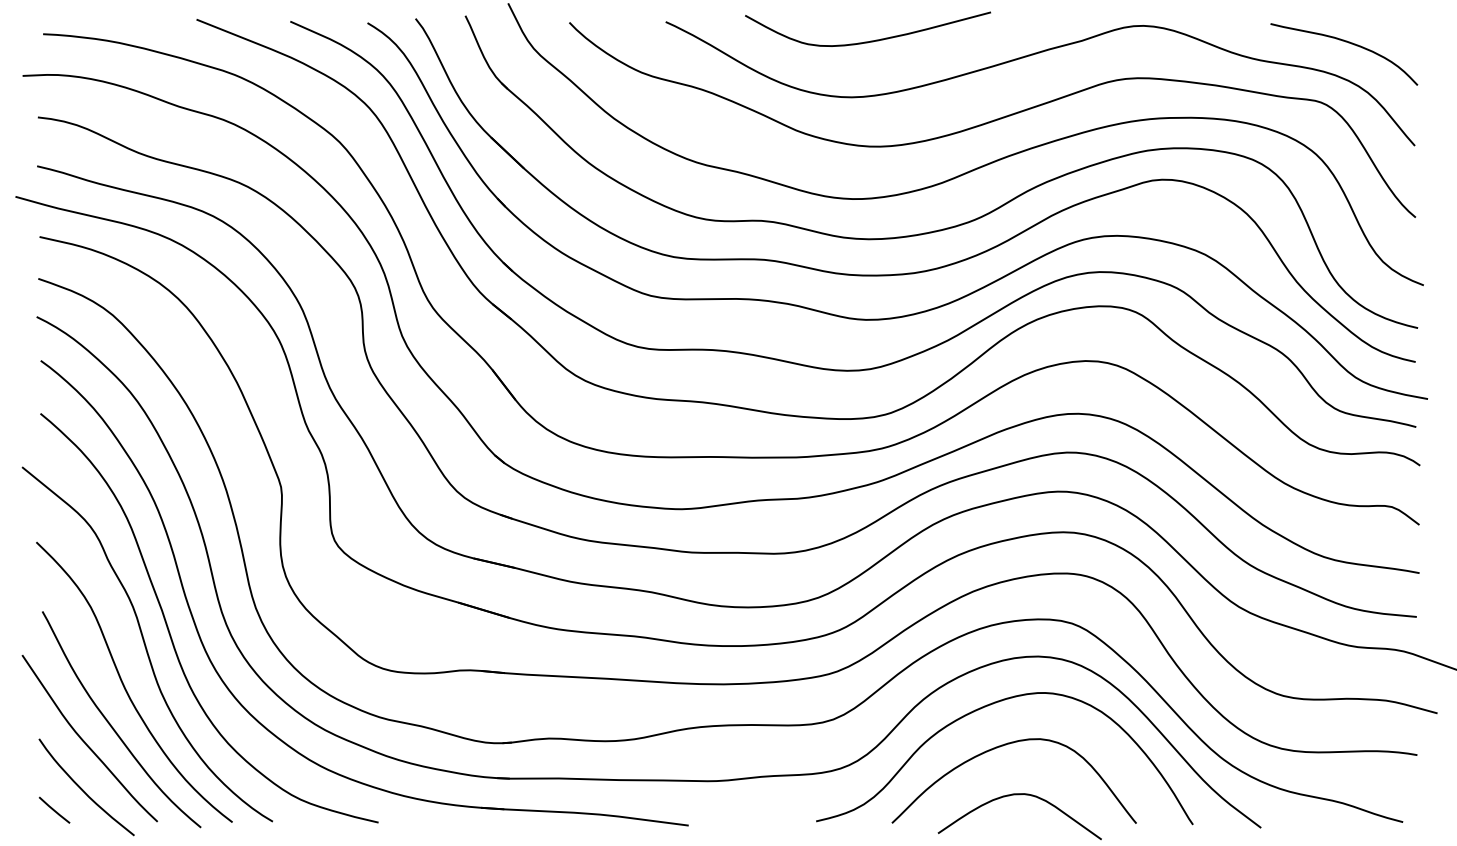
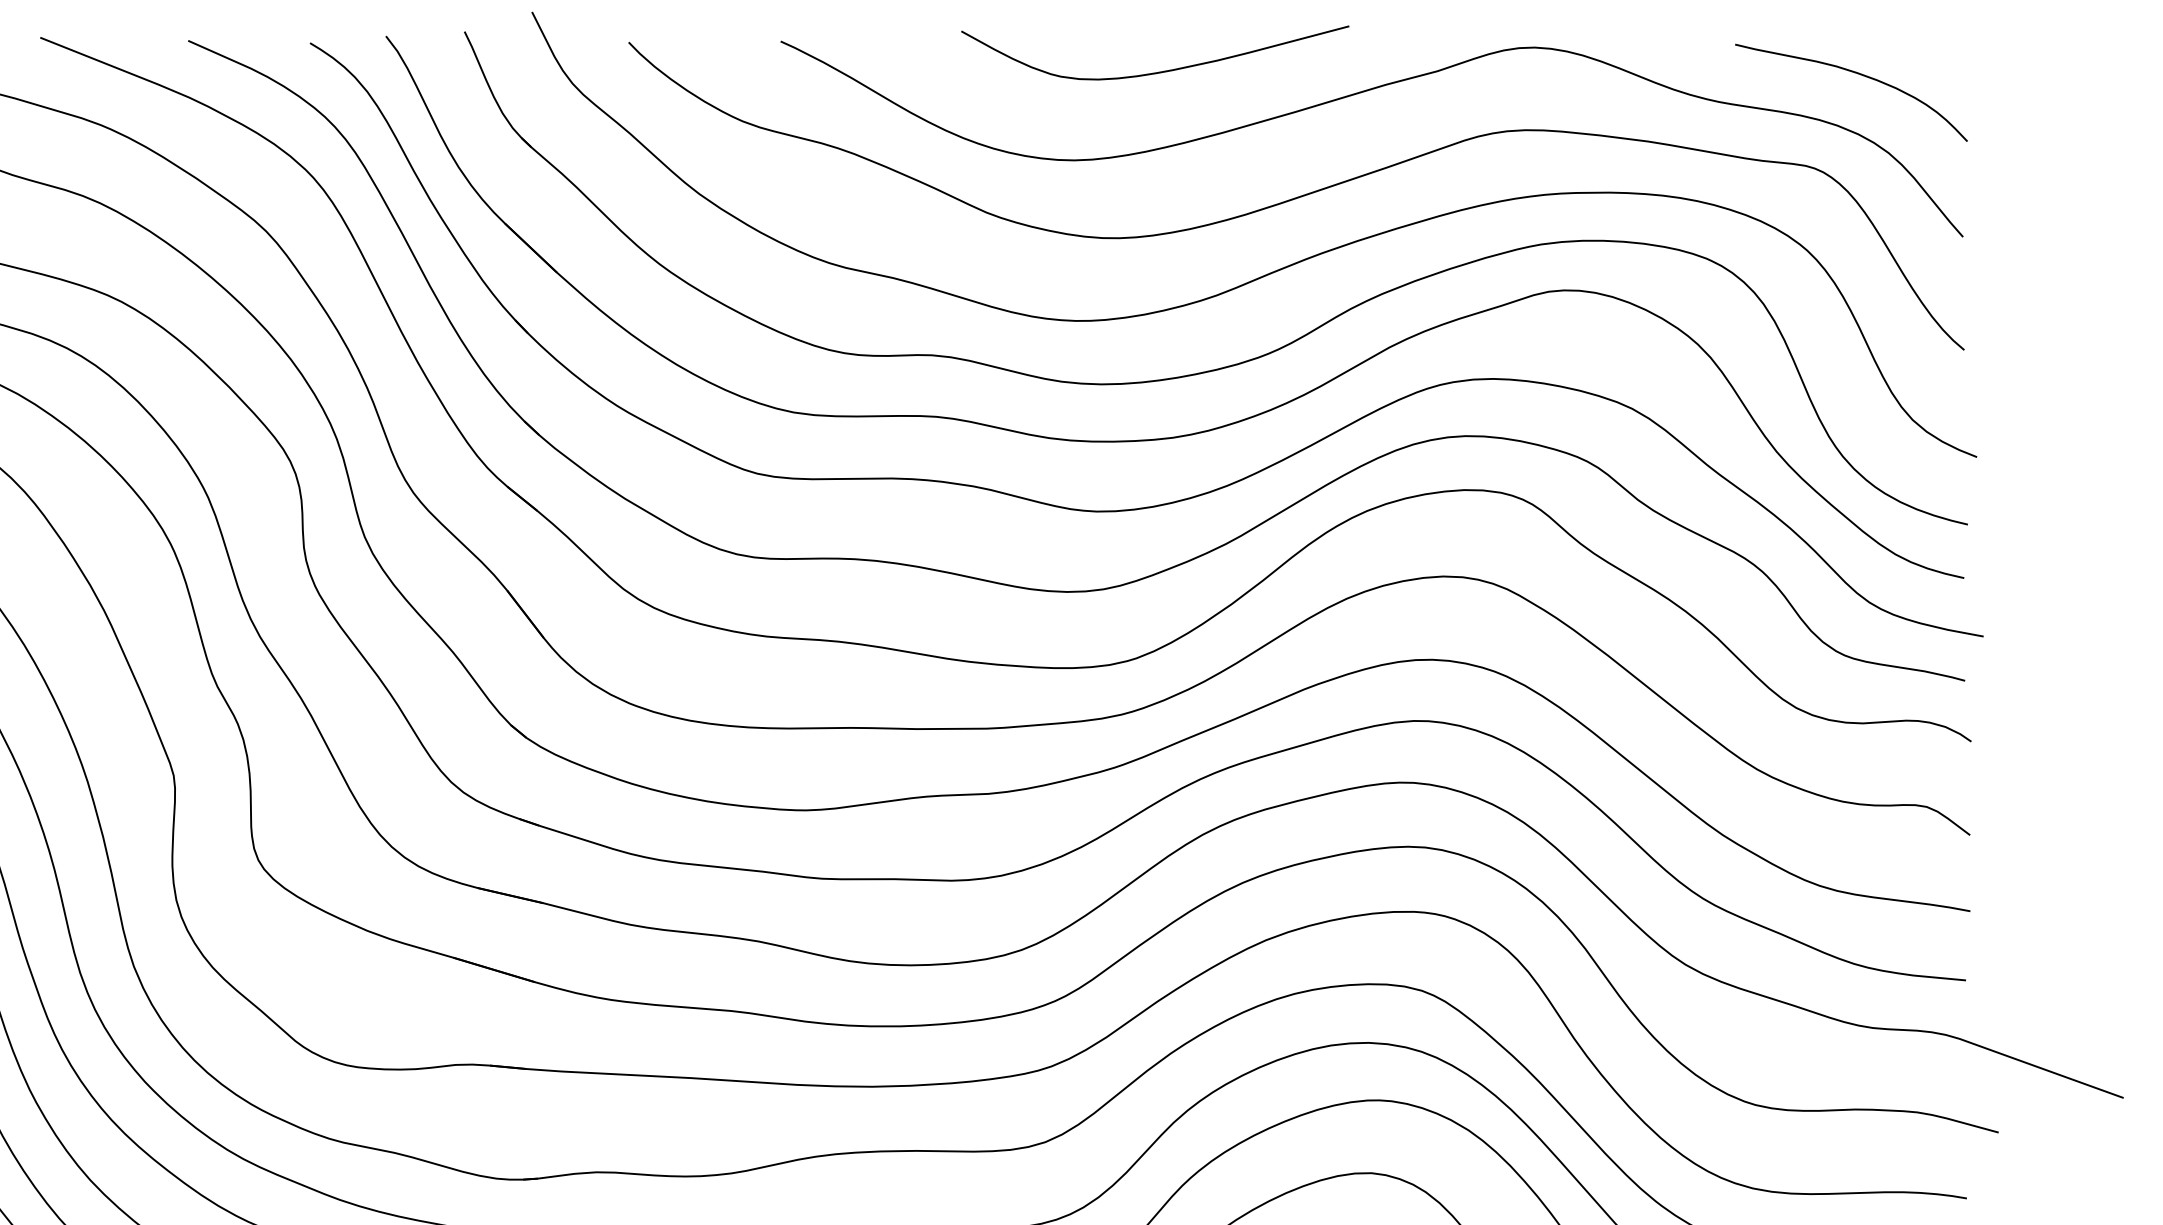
curve: (870, 40) -> (1159, 70), moved

